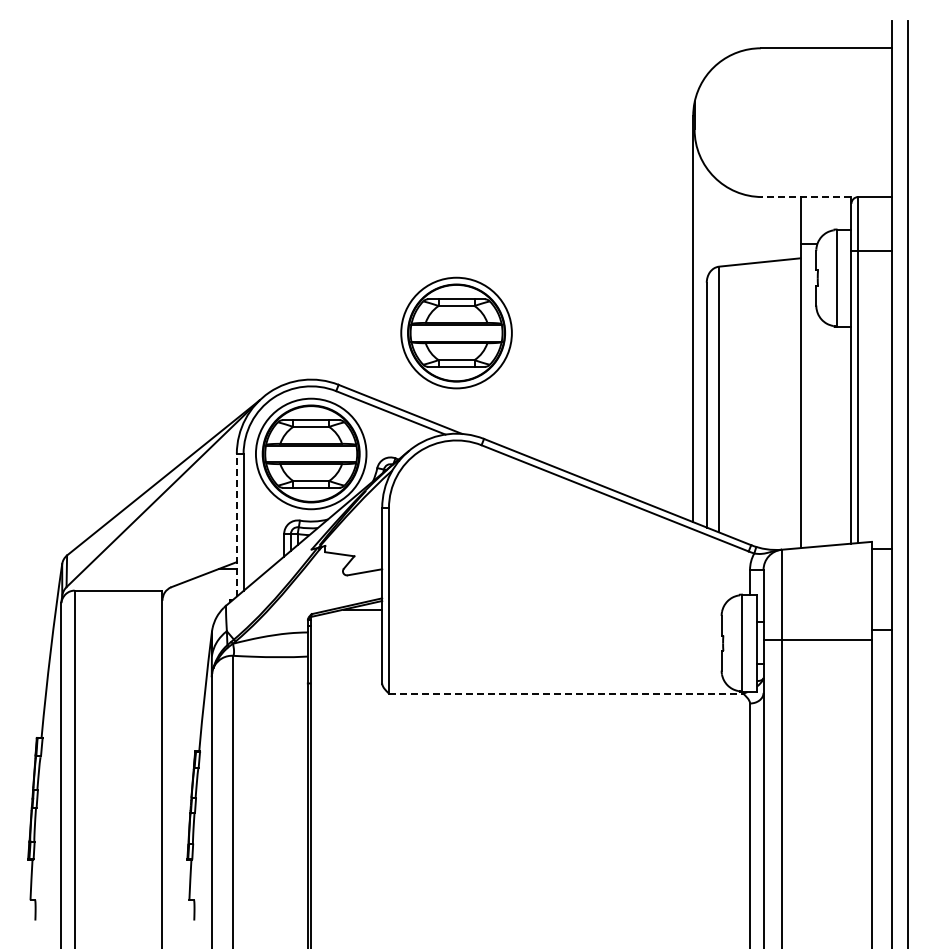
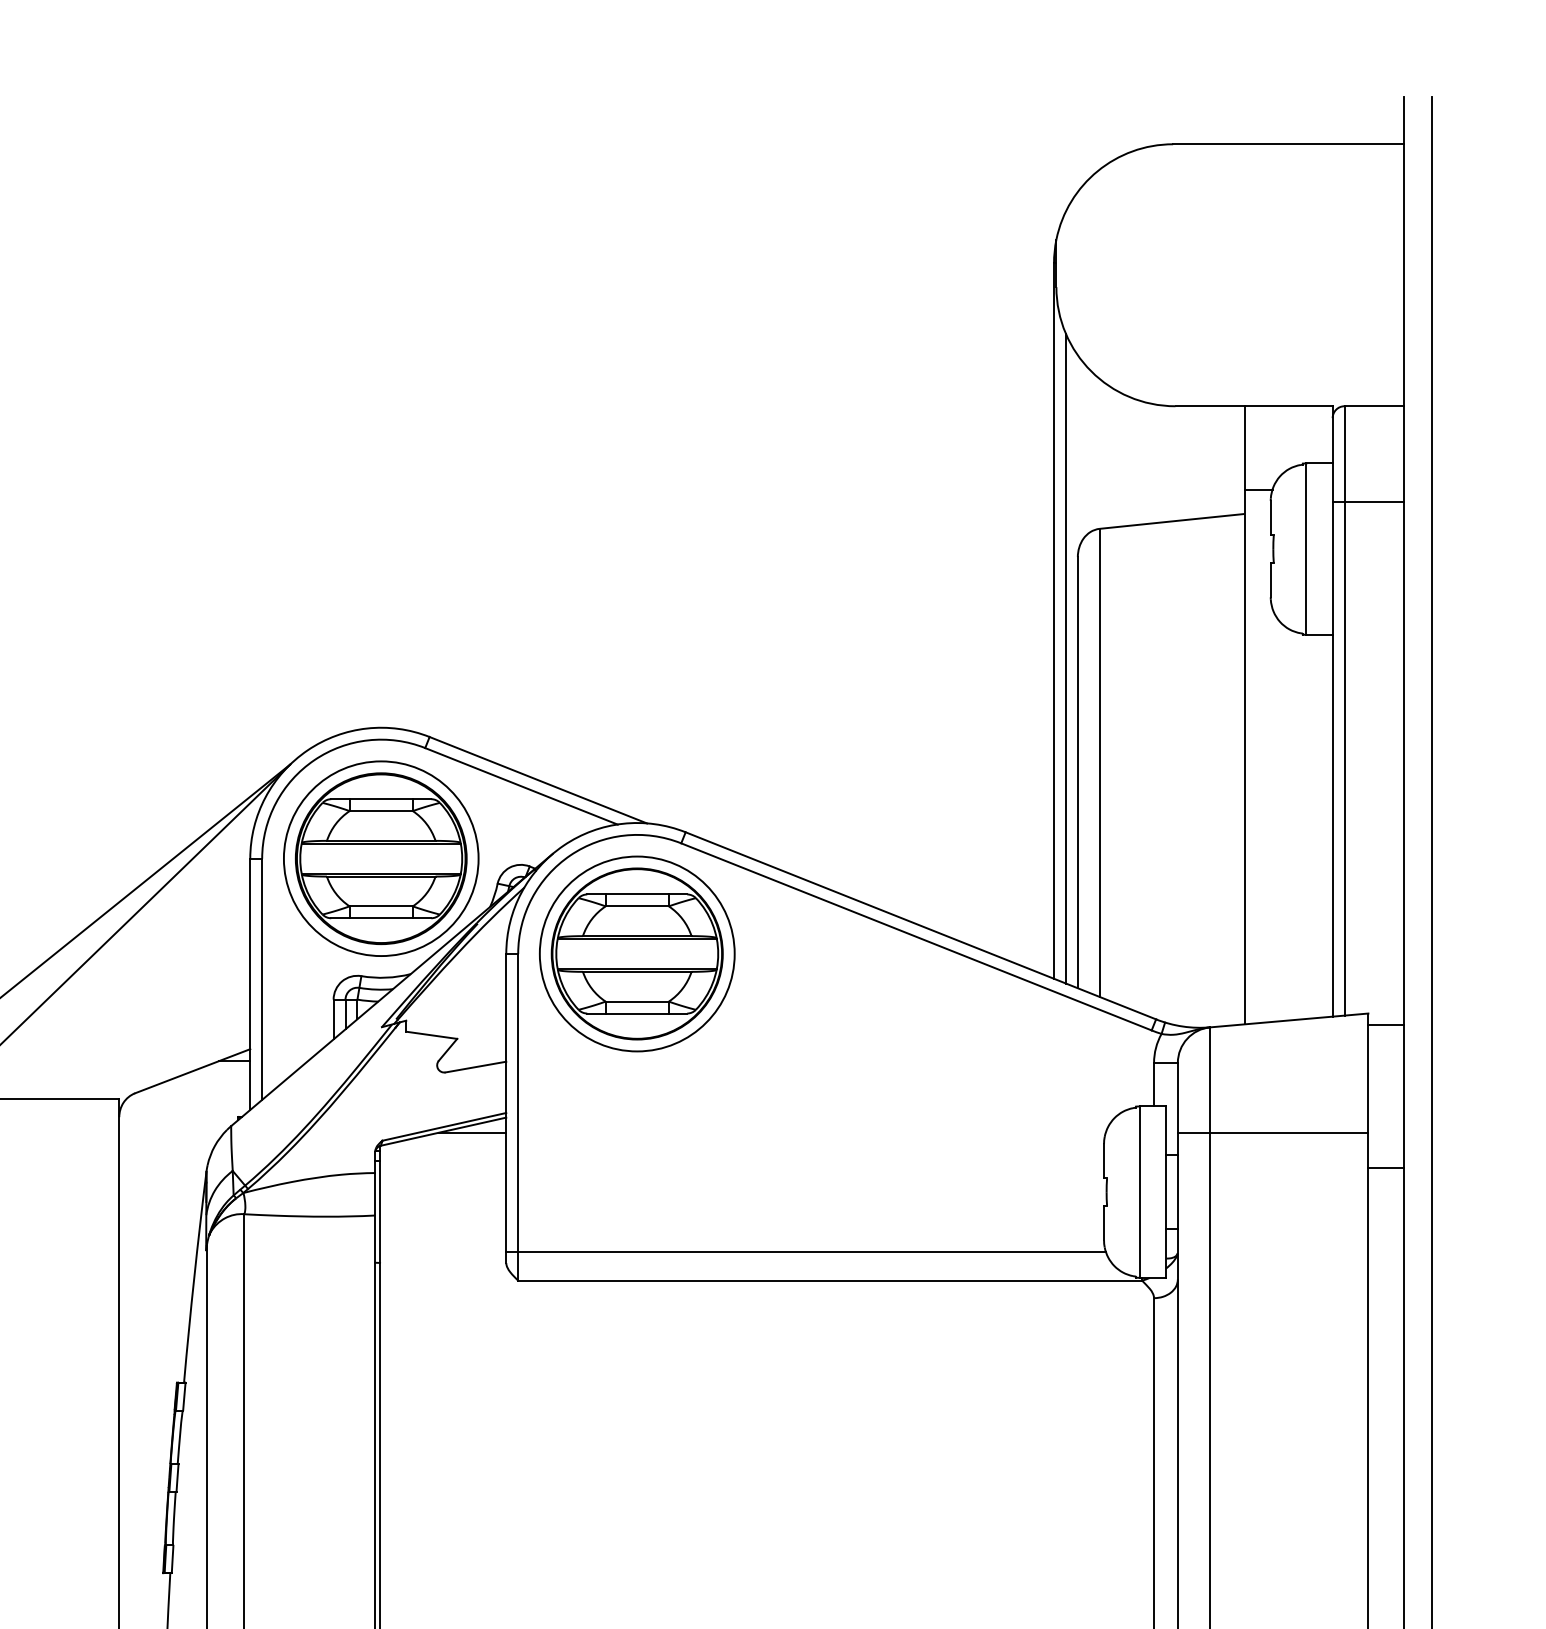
line: (806, 197) -> (1253, 407), dashed -> solid
part: (456, 332) -> (637, 952), moved
line: (700, 339) -> (1066, 657), added
line: (236, 524) -> (249, 982), dashed -> solid
line: (817, 639) -> (1272, 1132), moved
line: (552, 677) -> (806, 1252), added
line: (566, 693) -> (830, 1280), dashed -> solid

